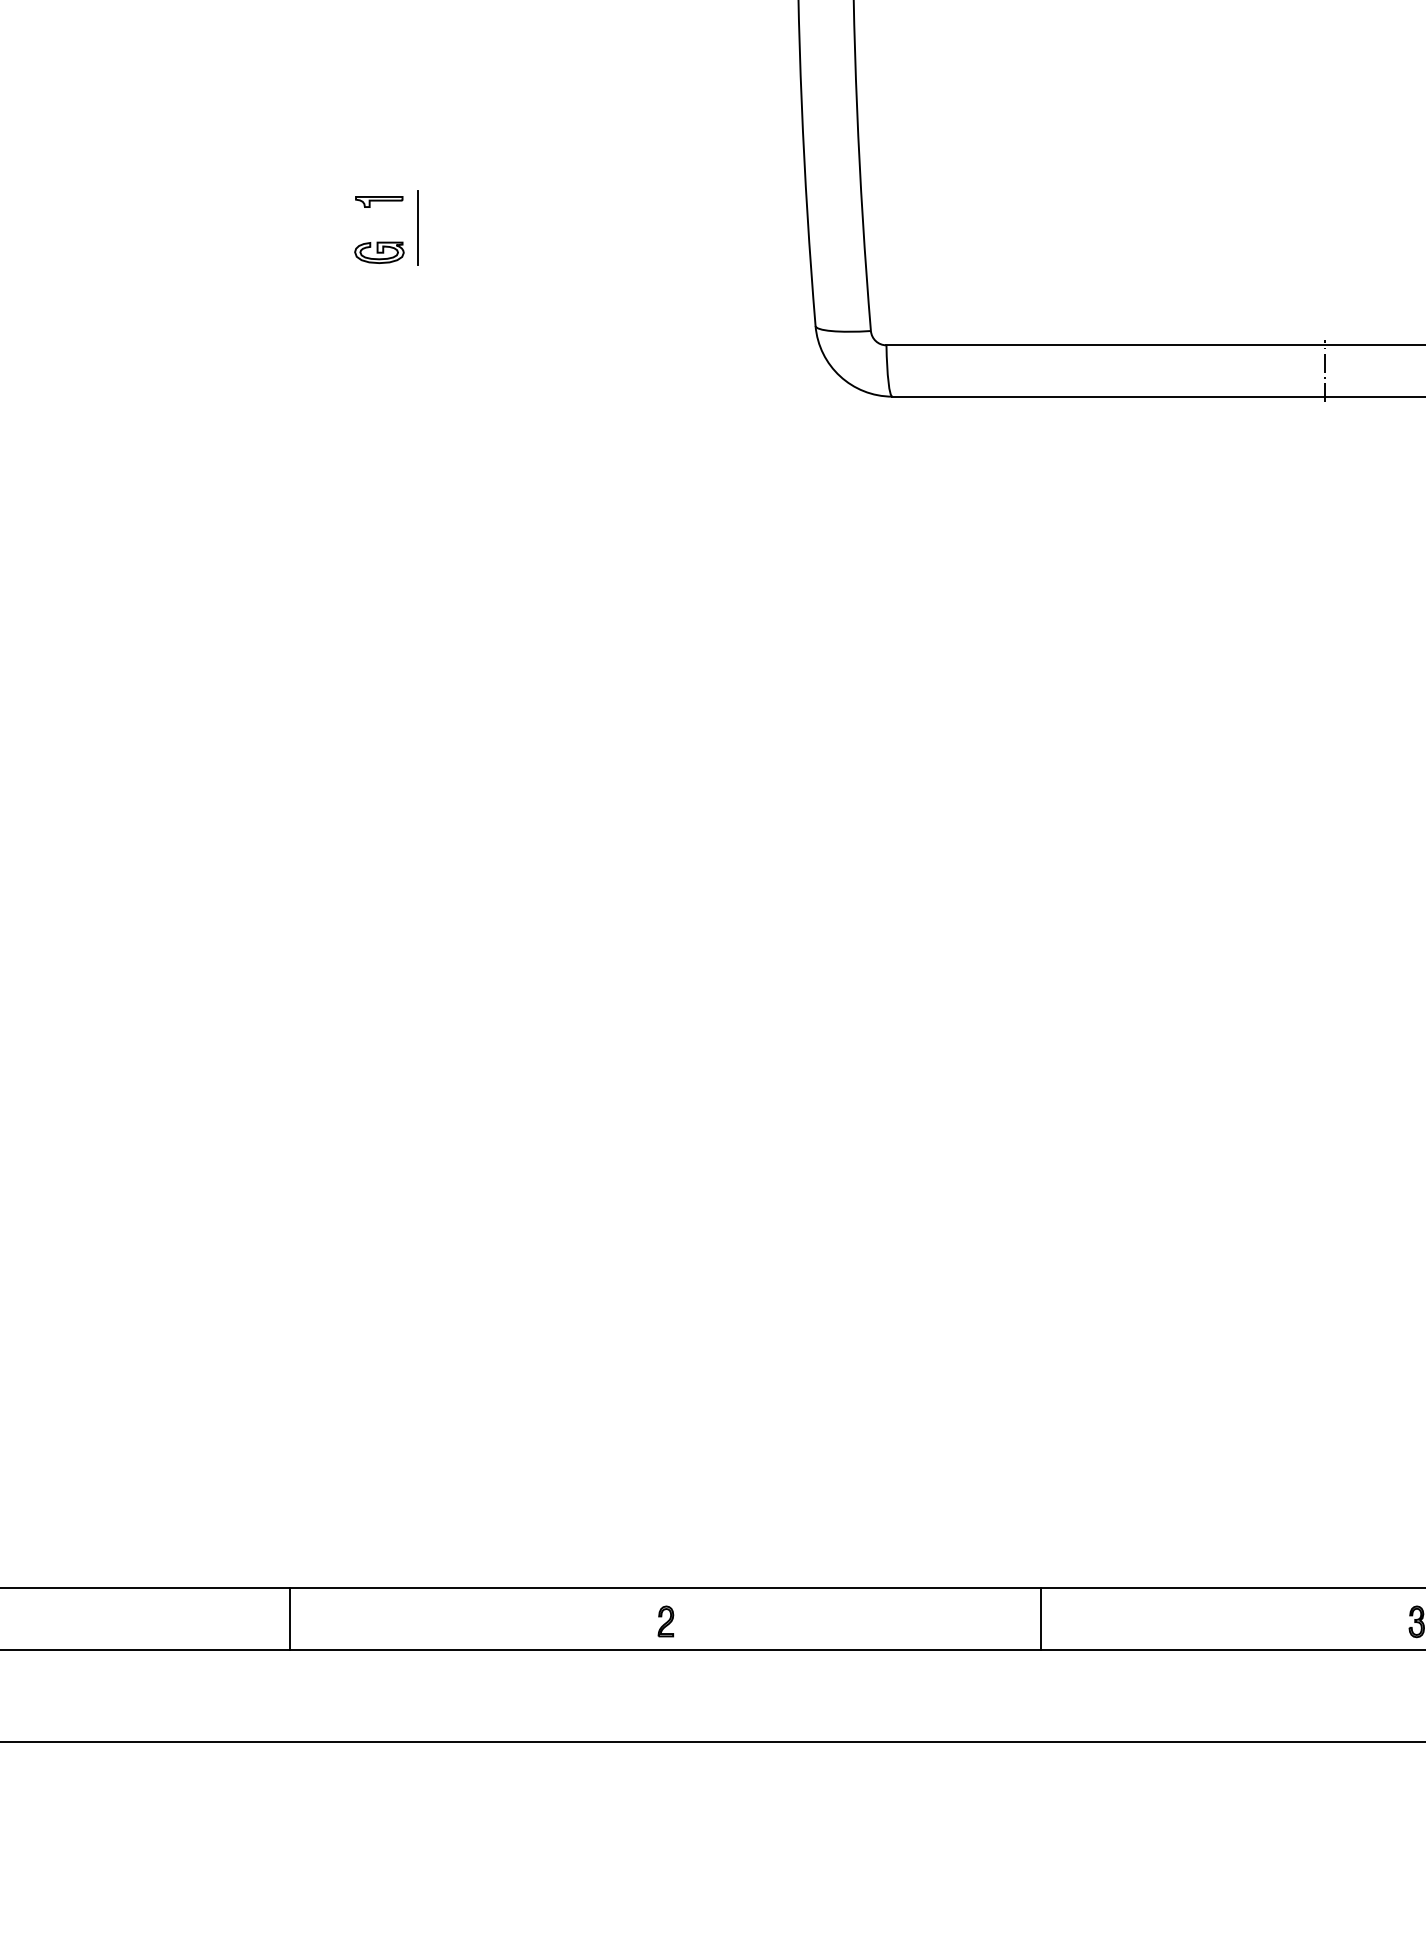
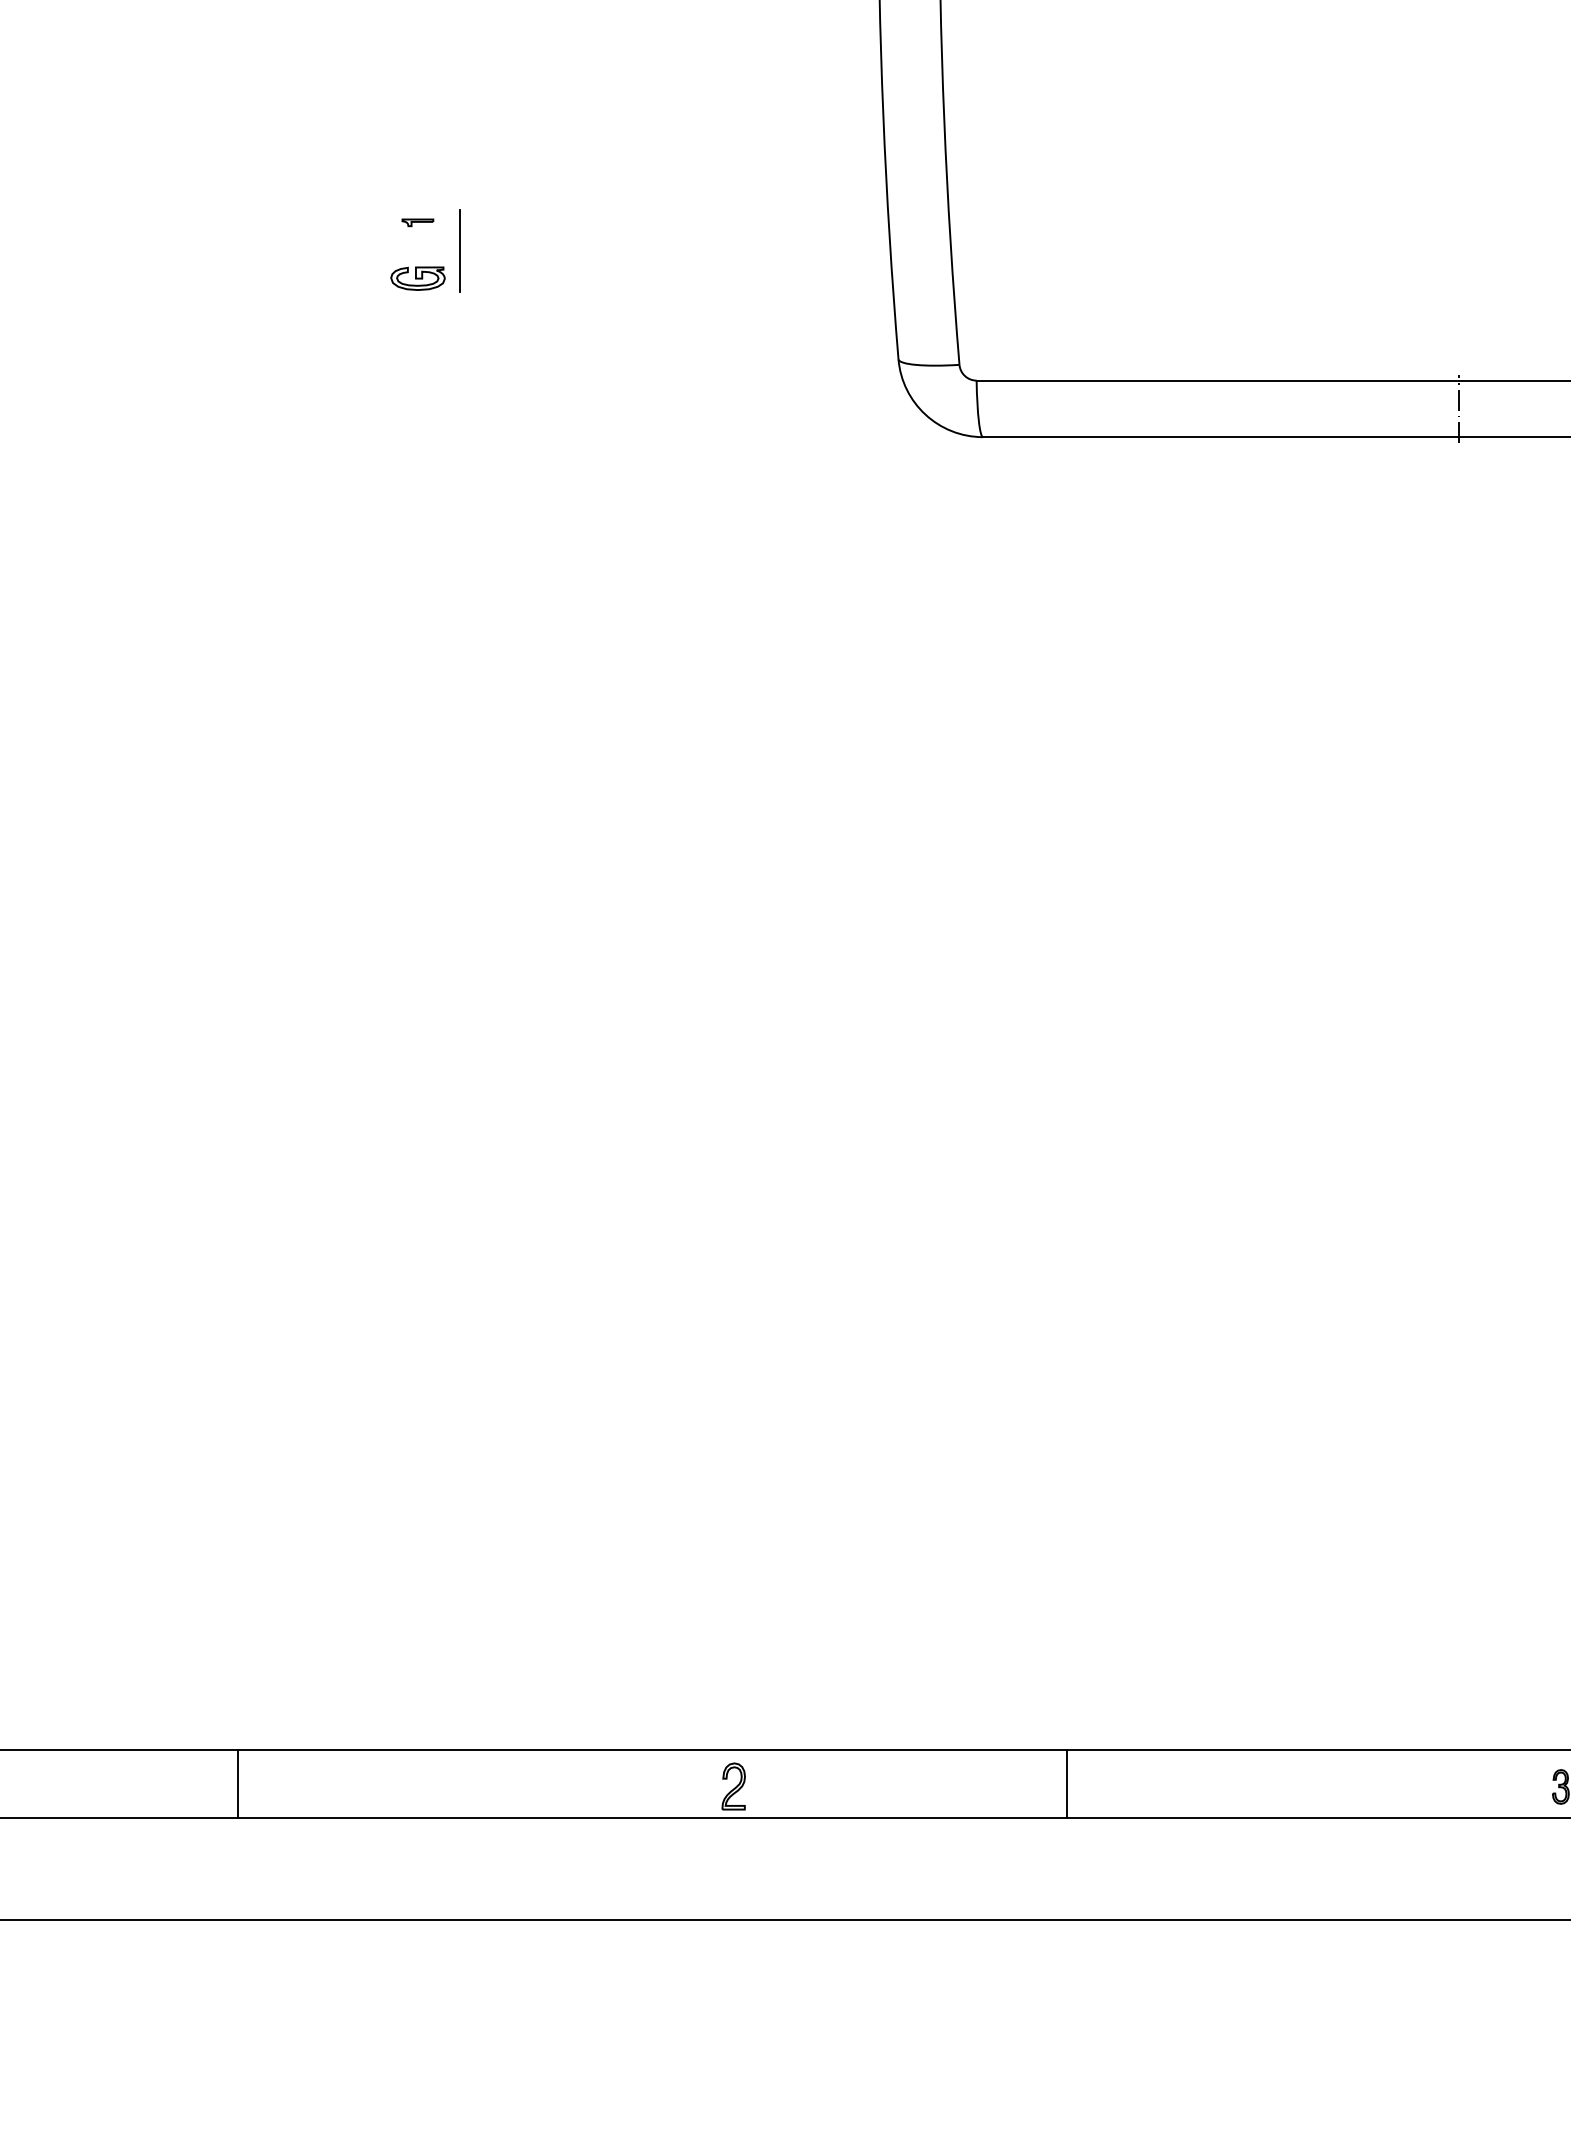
part: (378, 201) -> (417, 222), size x0.6
line: (290, 1618) -> (237, 1783), moved
line: (1040, 1618) -> (1066, 1783), moved
part: (665, 1621) -> (733, 1786), size x1.4

